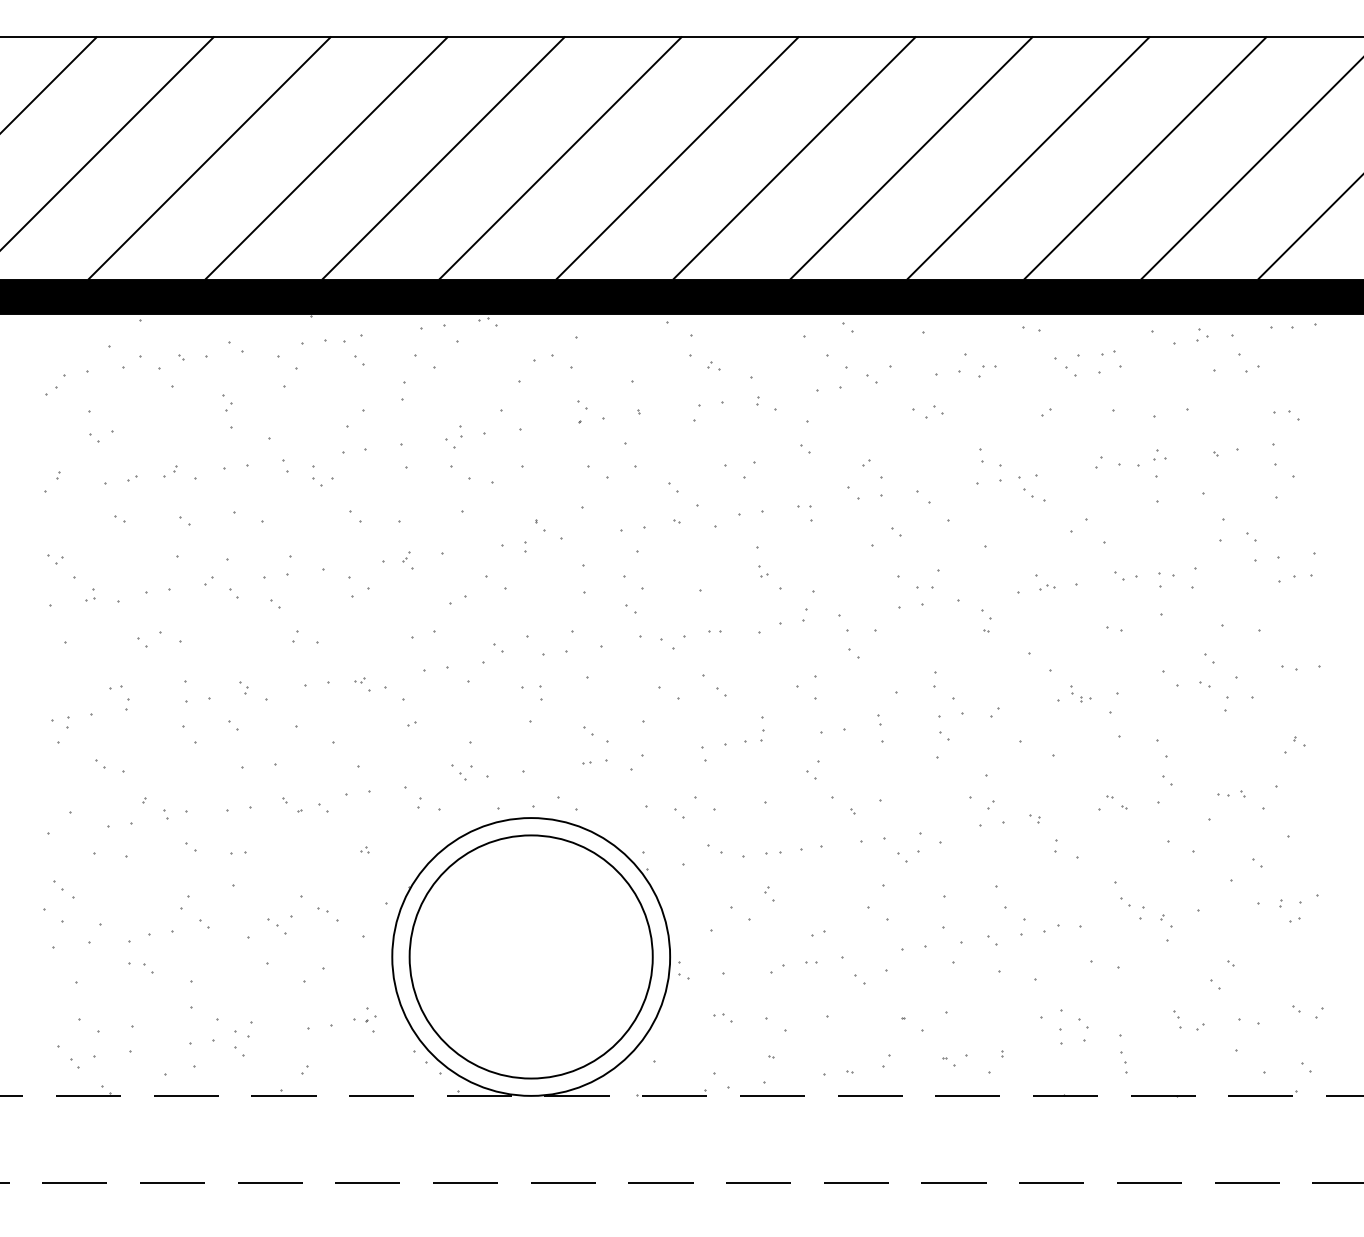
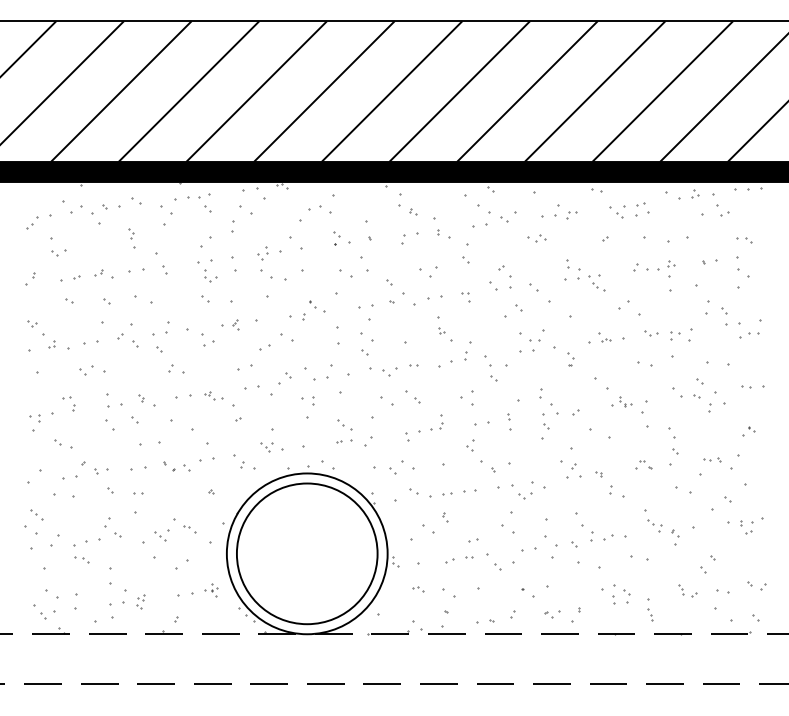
part: (322, 475) -> (210, 275), moved
part: (1114, 629) -> (644, 364), size x1.6
part: (243, 1039) -> (140, 601), size x0.7

